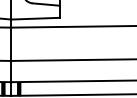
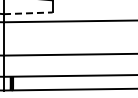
line: (35, 18) -> (28, 13), solid -> dashed

